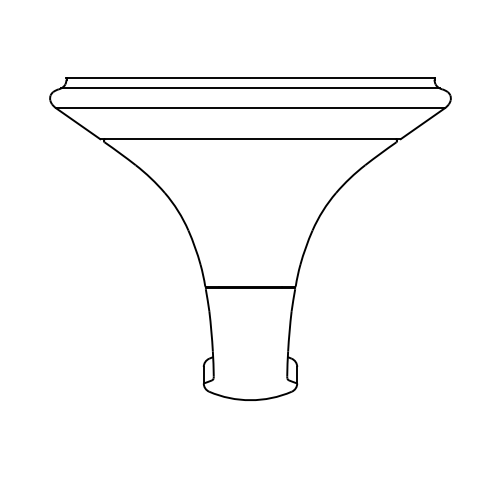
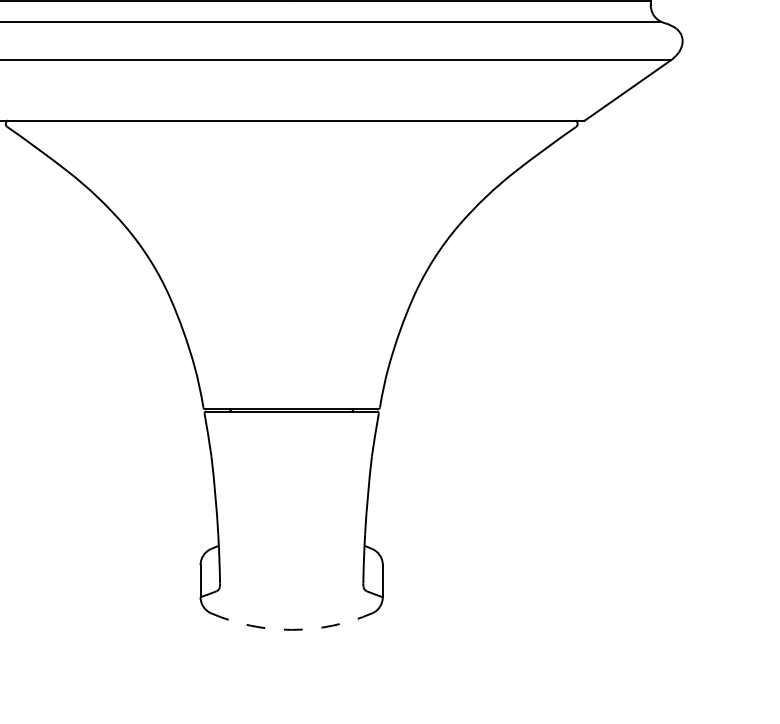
arc: (250, 400) -> (291, 630), solid -> dashed

